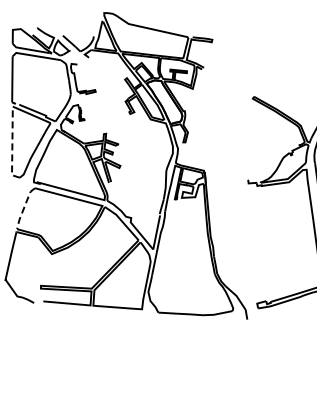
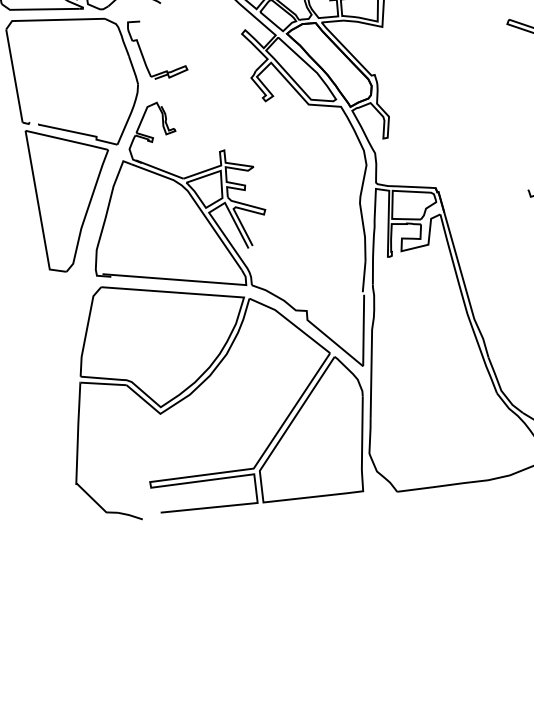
line: (12, 145) -> (39, 209), dashed -> solid
line: (24, 208) -> (87, 332), dashed -> solid

